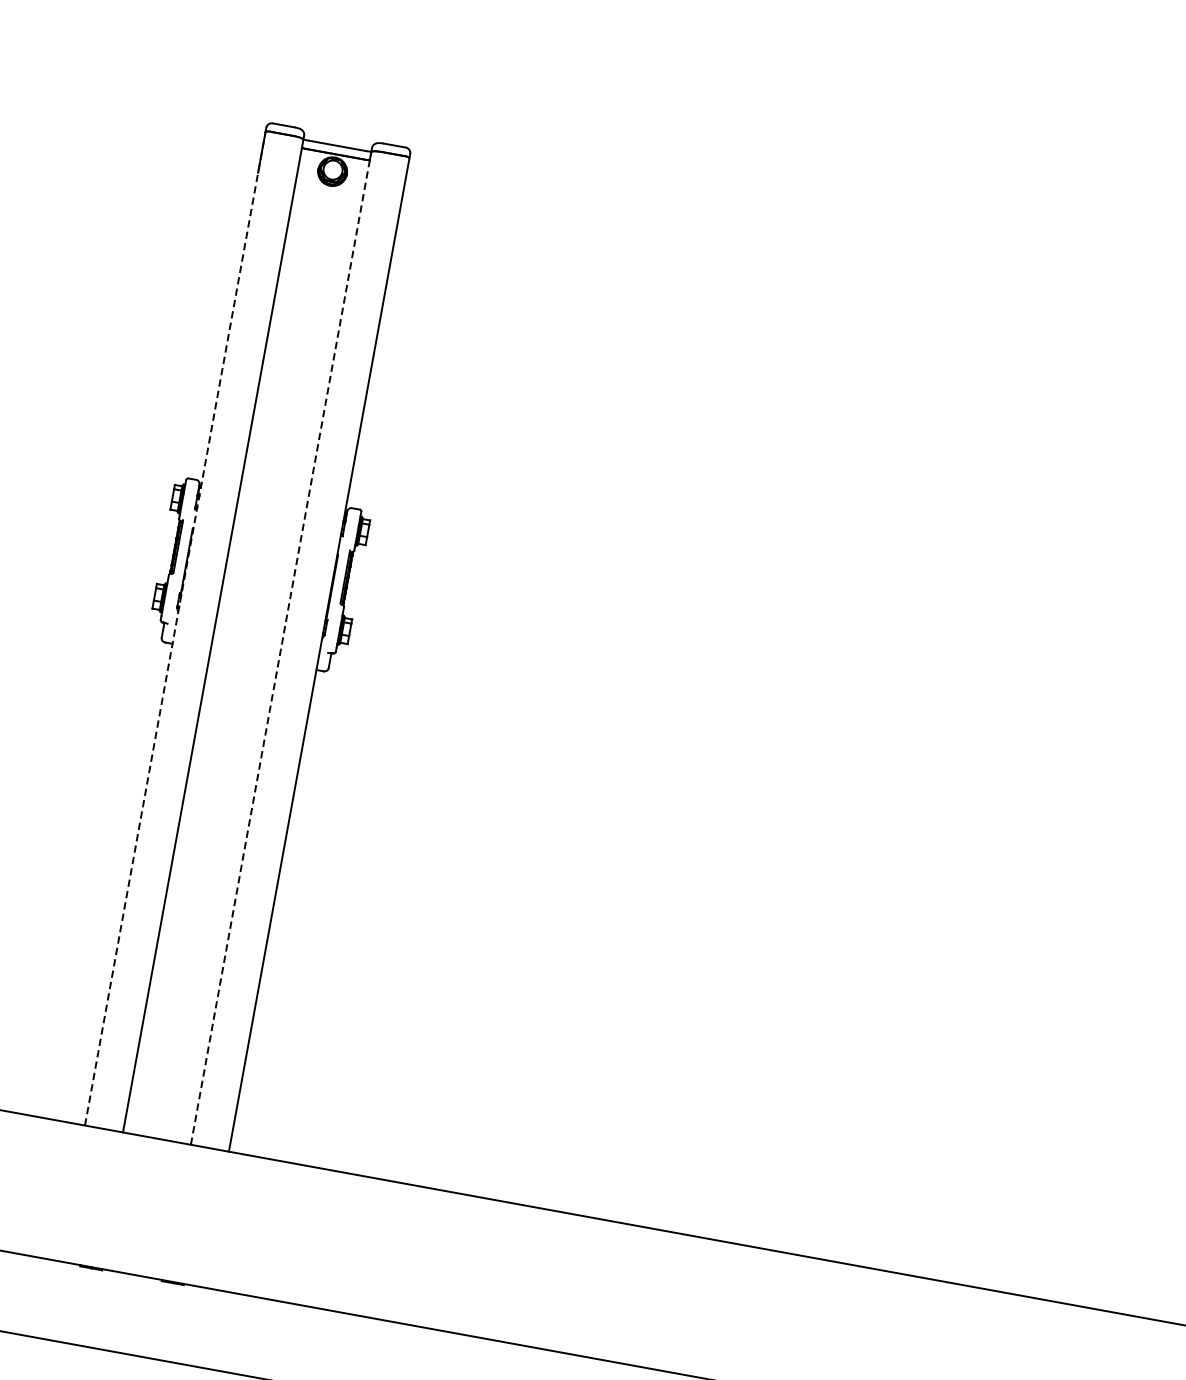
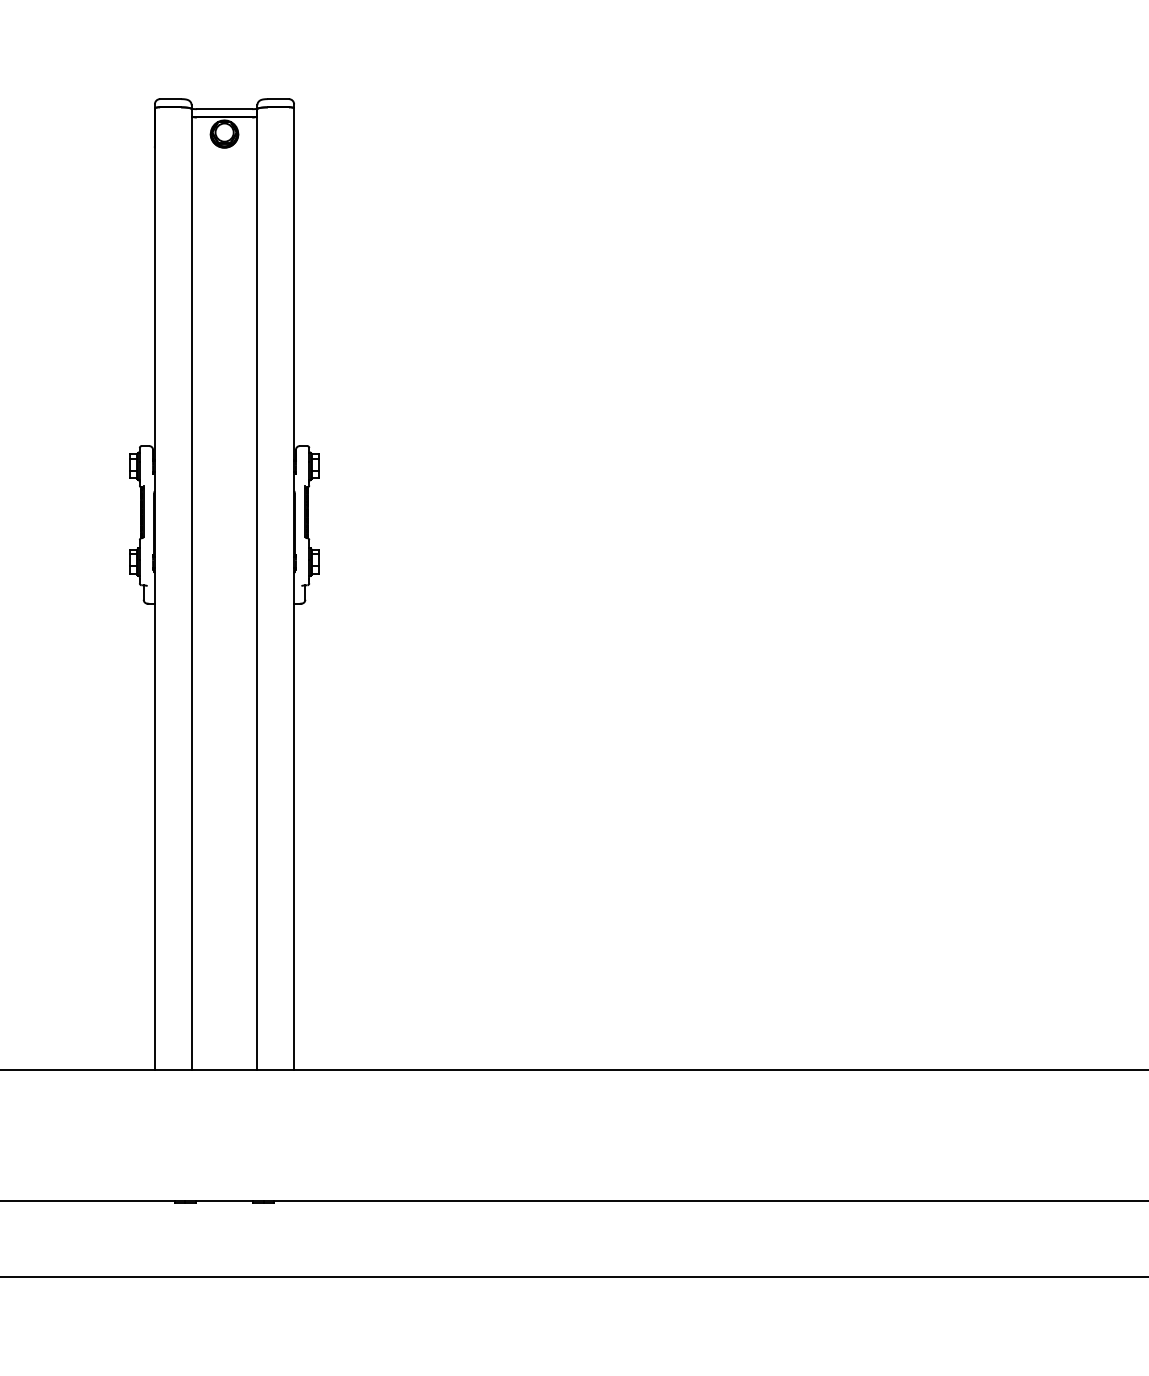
line: (174, 629) -> (154, 589), dashed -> solid
line: (281, 648) -> (257, 589), dashed -> solid

